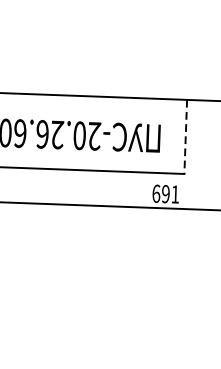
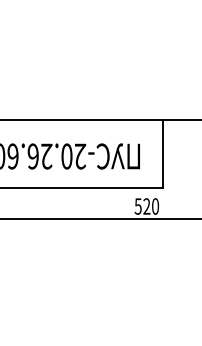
line: (185, 137) -> (162, 154), dashed -> solid
text: (165, 194) -> (146, 206), 691 -> 520

